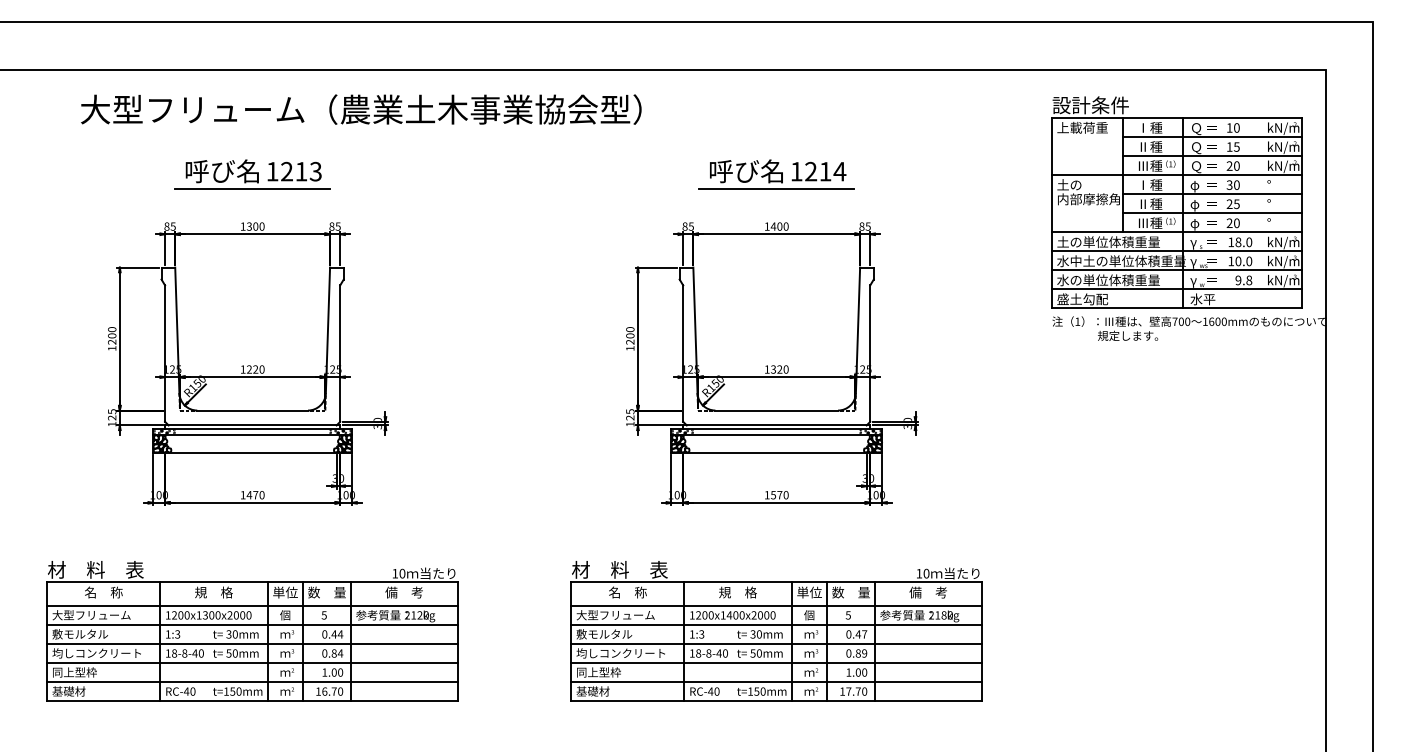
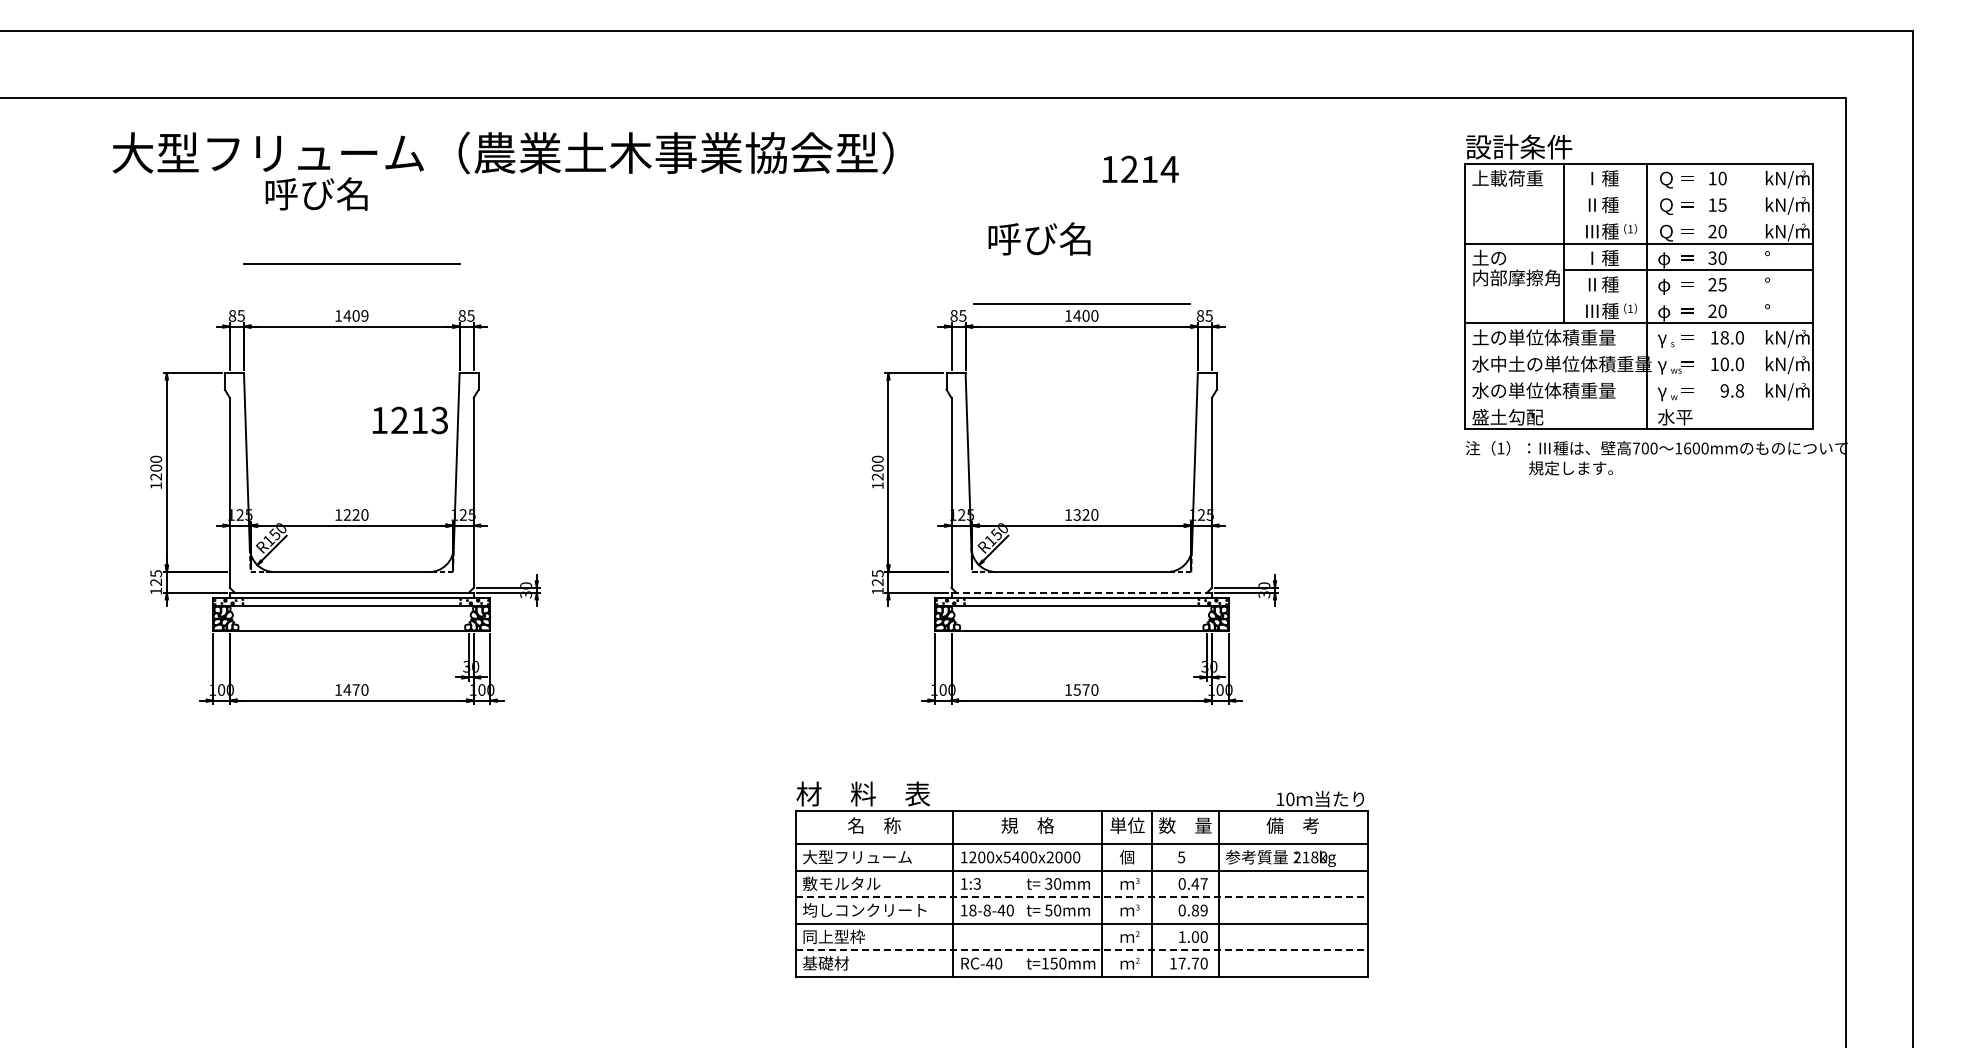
line: (1212, 136) -> (1688, 190), removed
line: (1212, 155) -> (1688, 217), removed
text: (222, 171) -> (316, 193), moved
text: (294, 171) -> (409, 420), moved
text: (818, 171) -> (1140, 168), moved
line: (776, 188) -> (1081, 303), moved
line: (1212, 212) -> (1688, 296), removed
text: (255, 226) -> (355, 315), 1300 -> 1409
line: (1176, 250) -> (1638, 349), removed
line: (1176, 270) -> (1638, 376), removed
line: (1176, 288) -> (1638, 402), removed
line: (777, 425) -> (1082, 592), solid -> dashed
text: (722, 615) -> (1006, 857), 1200x1400x2000 -> 1200x5400x2000
part: (252, 631) -> (351, 879), removed
line: (777, 644) -> (1082, 897), solid -> dashed
line: (777, 682) -> (1082, 950), solid -> dashed

